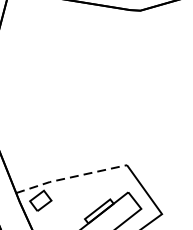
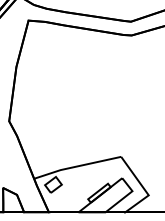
line: (70, 177) -> (76, 166), dashed -> solid

